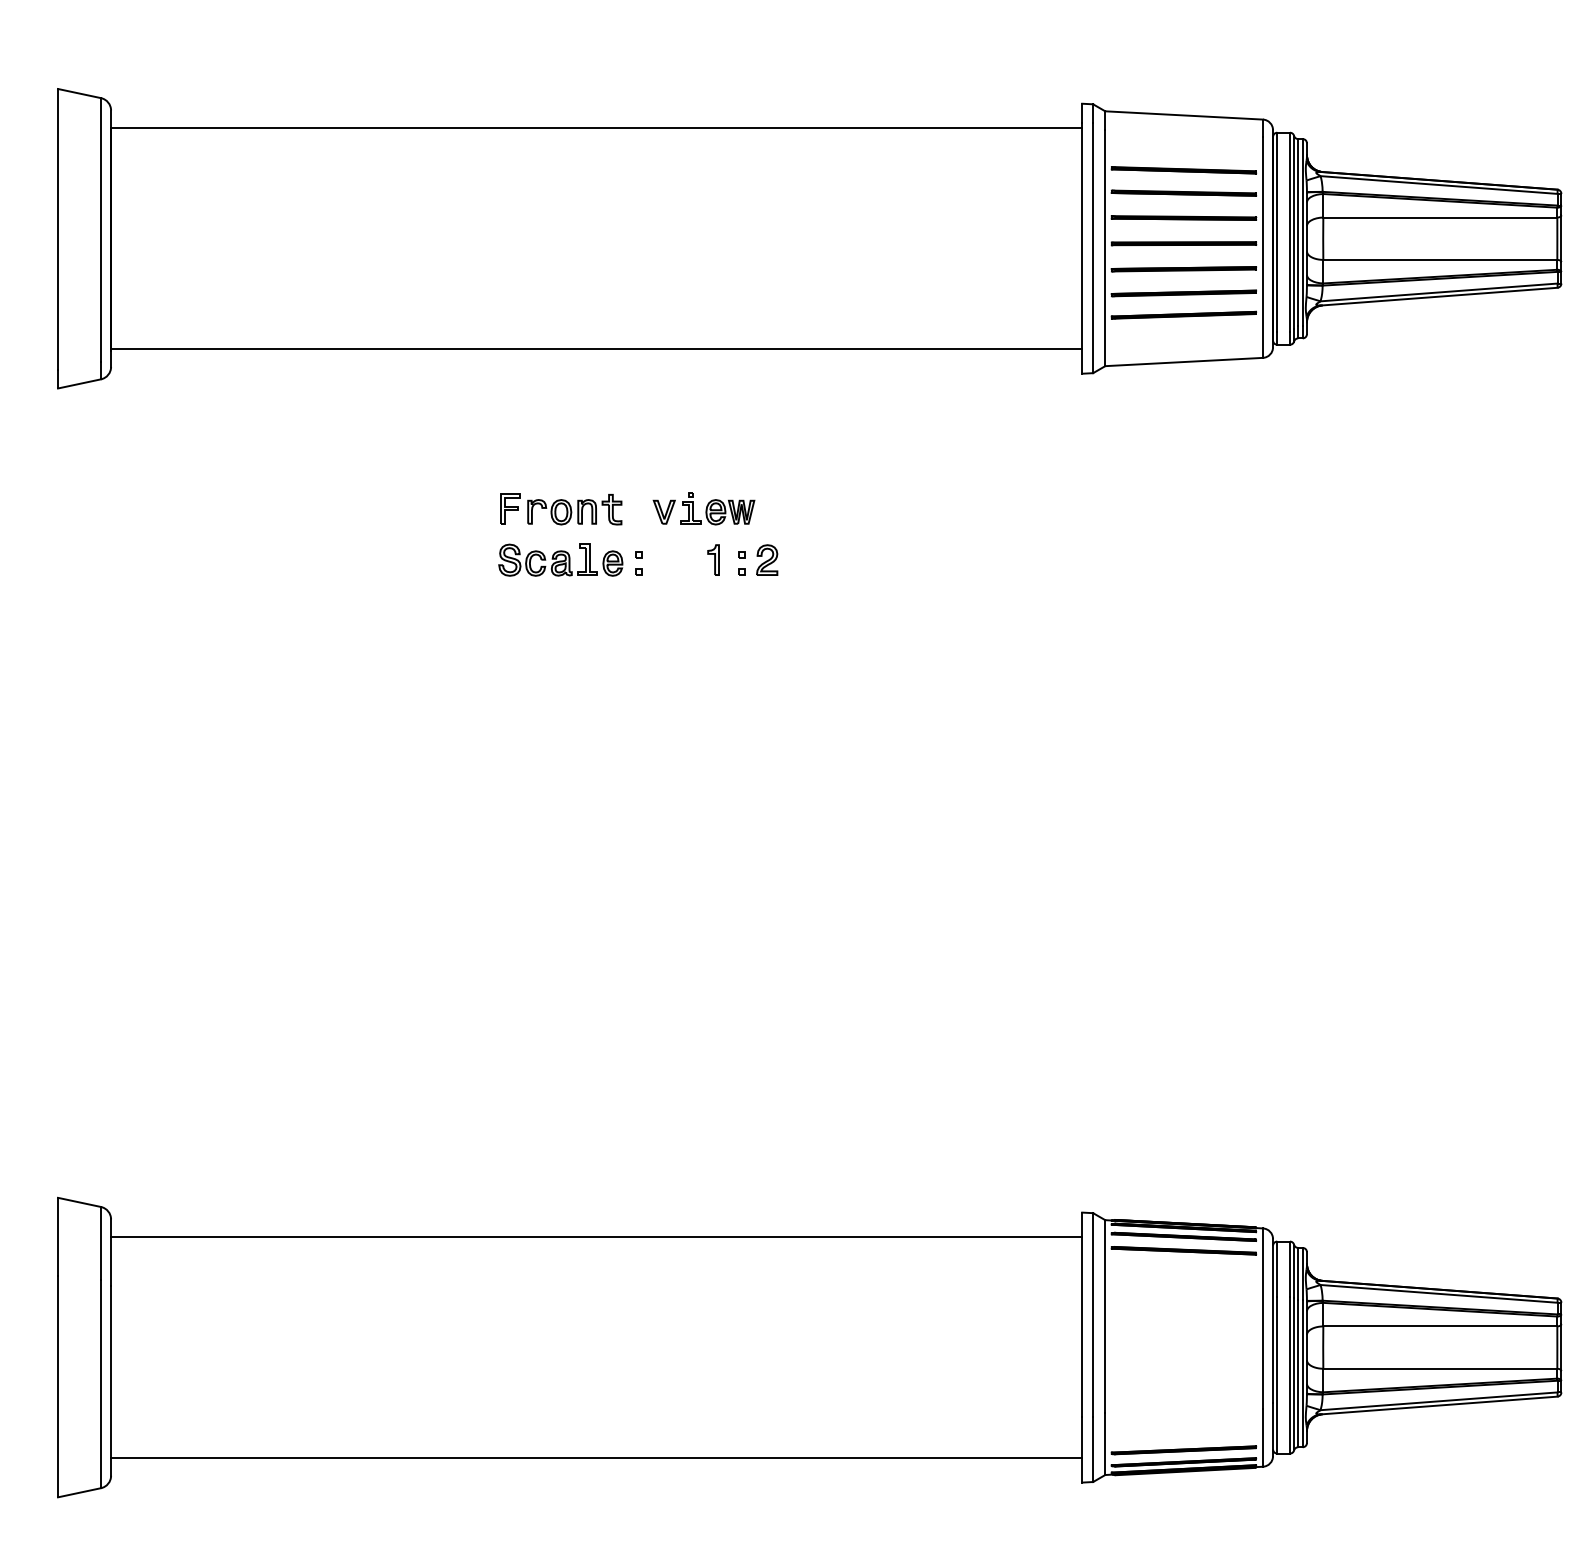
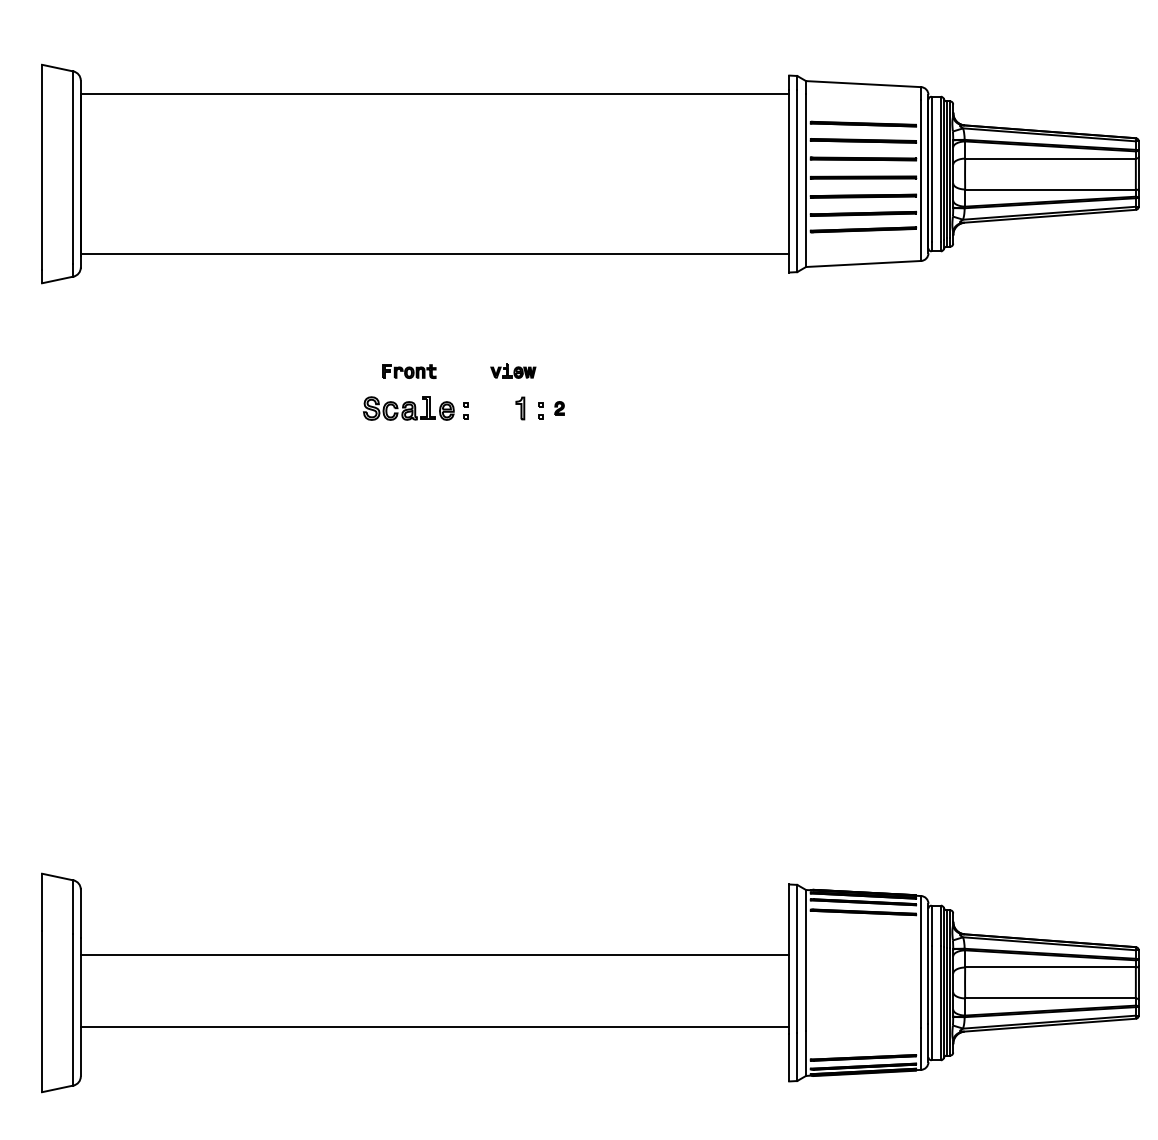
part: (703, 508) -> (512, 370), size x0.6
part: (561, 509) -> (409, 371), size x0.6
part: (767, 559) -> (559, 408), size x0.6
line: (596, 1237) -> (434, 955), moved
line: (596, 1457) -> (434, 1026), moved

